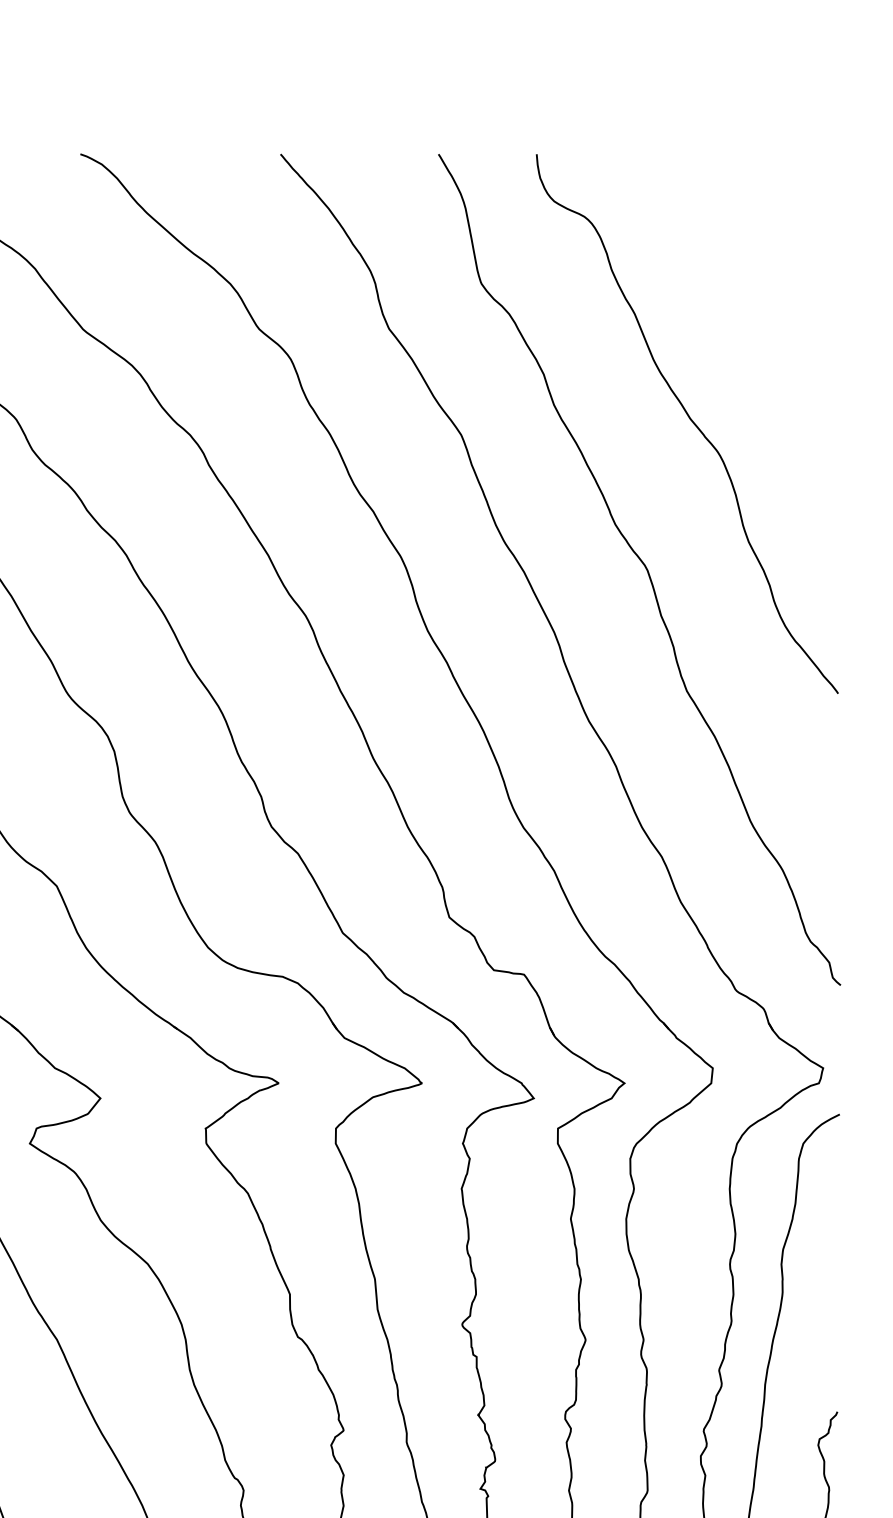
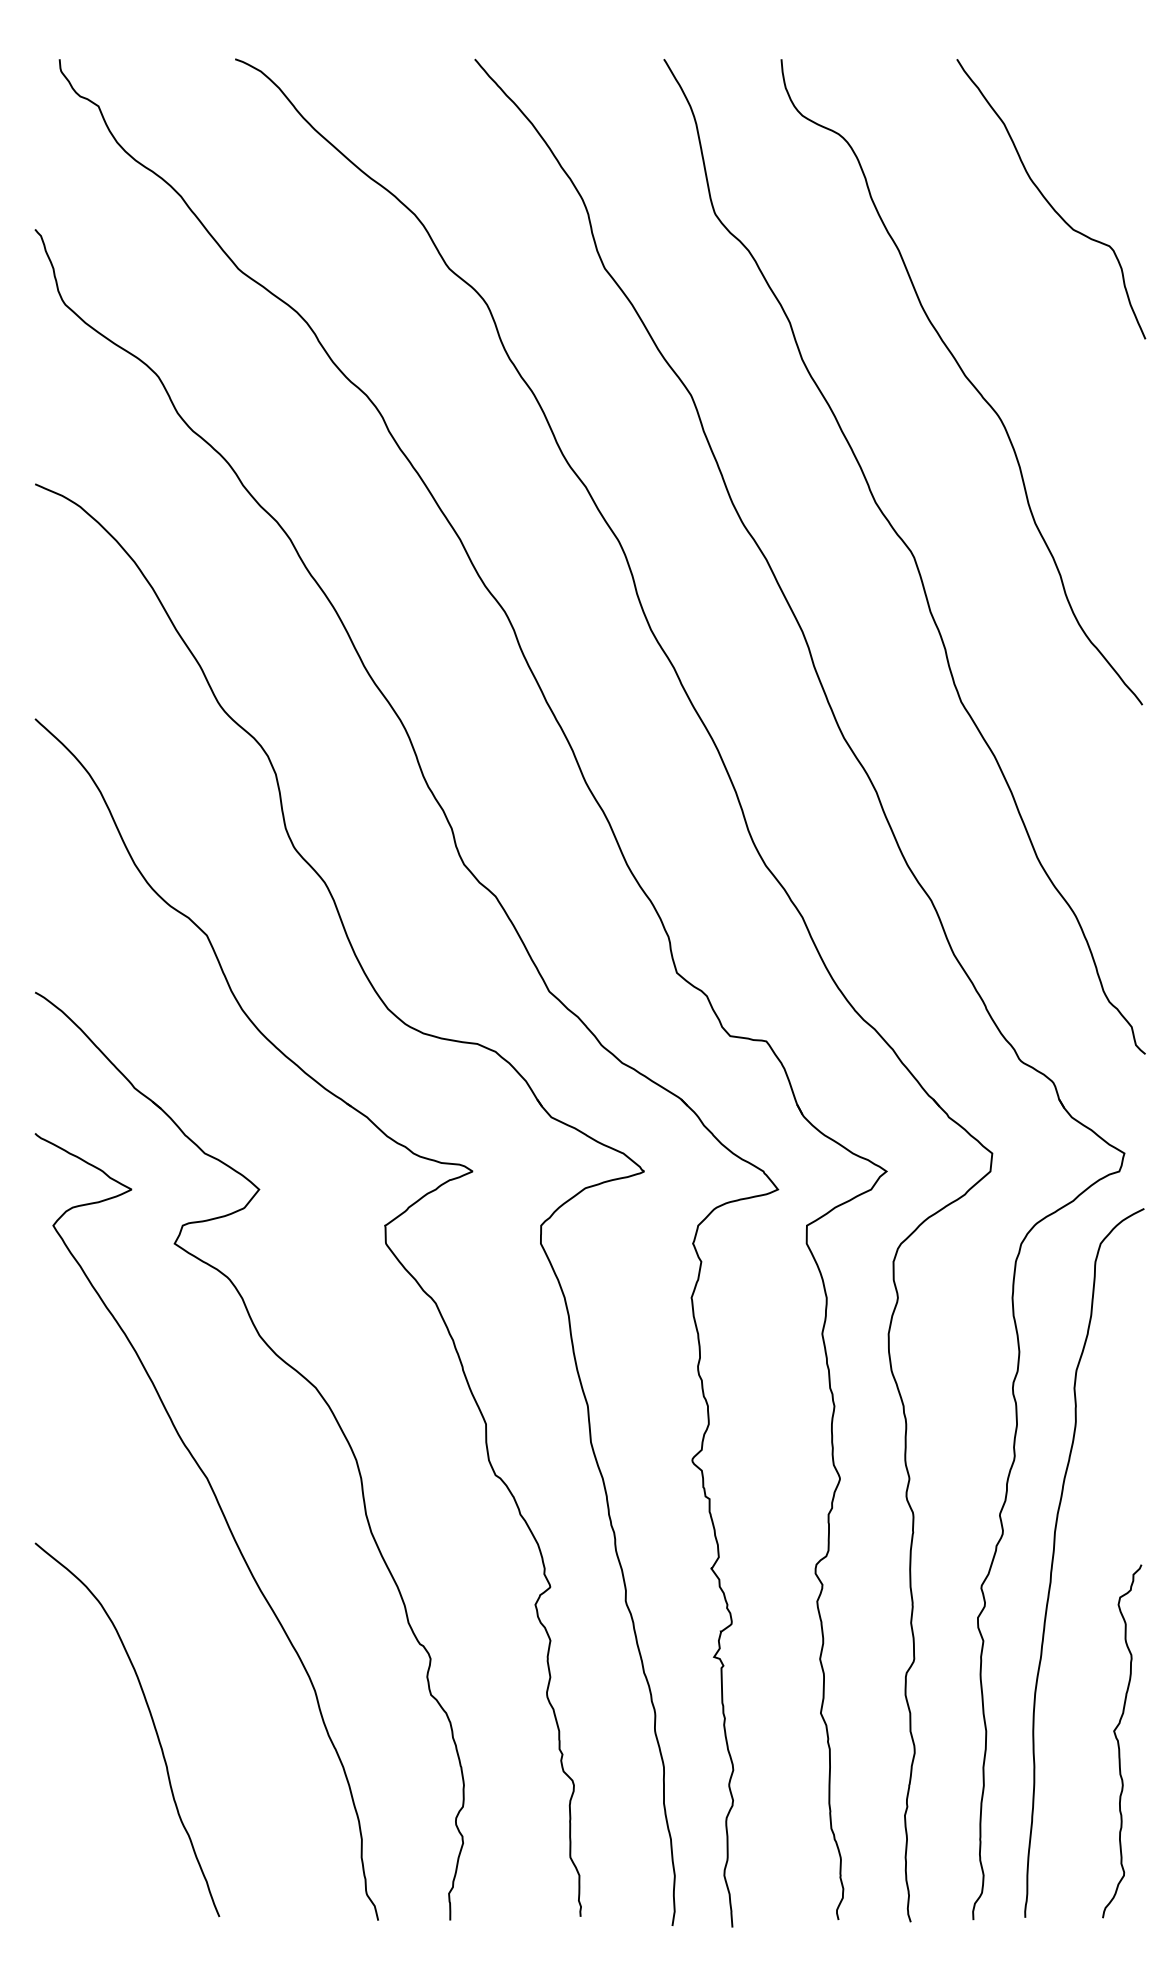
curve: (759, 273) -> (1048, 201), added

